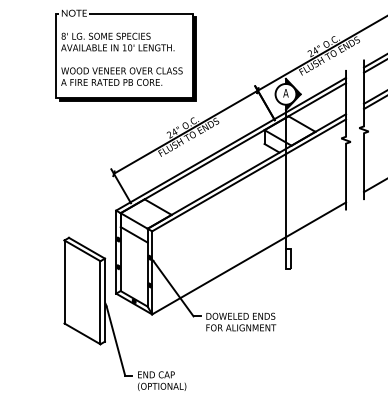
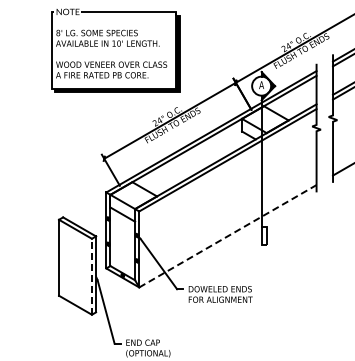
line: (249, 258) -> (228, 236), solid -> dashed
line: (99, 302) -> (91, 276), solid -> dashed

